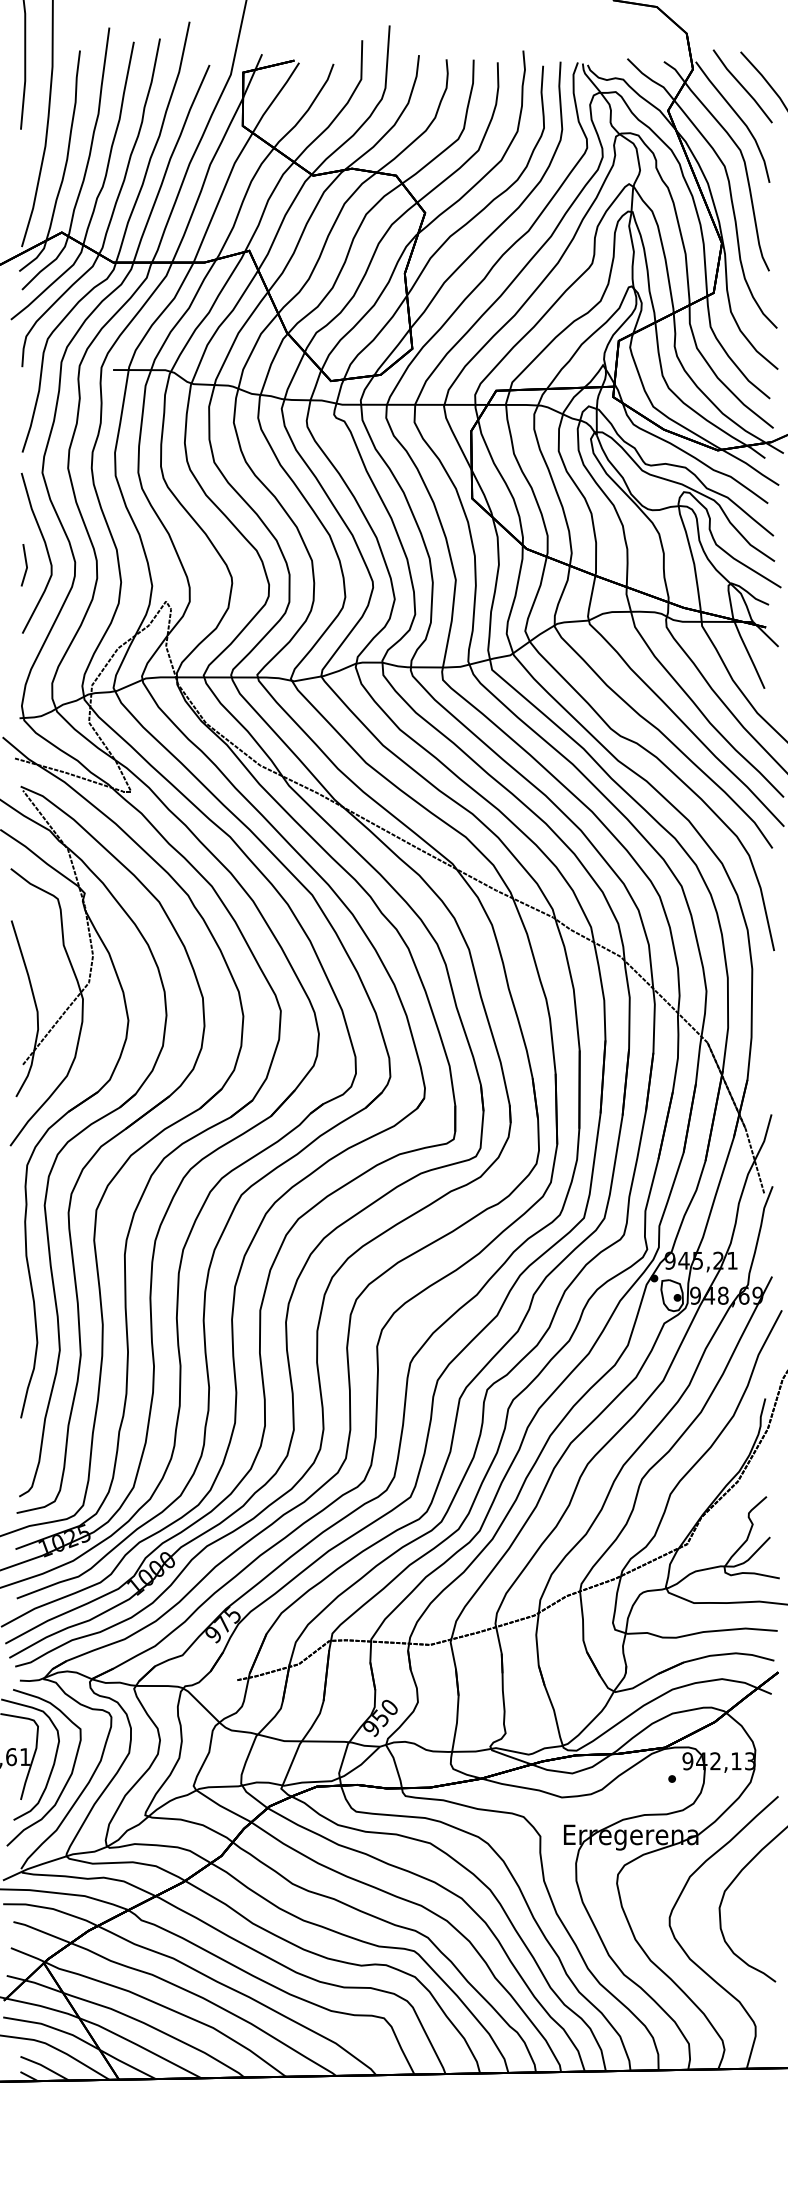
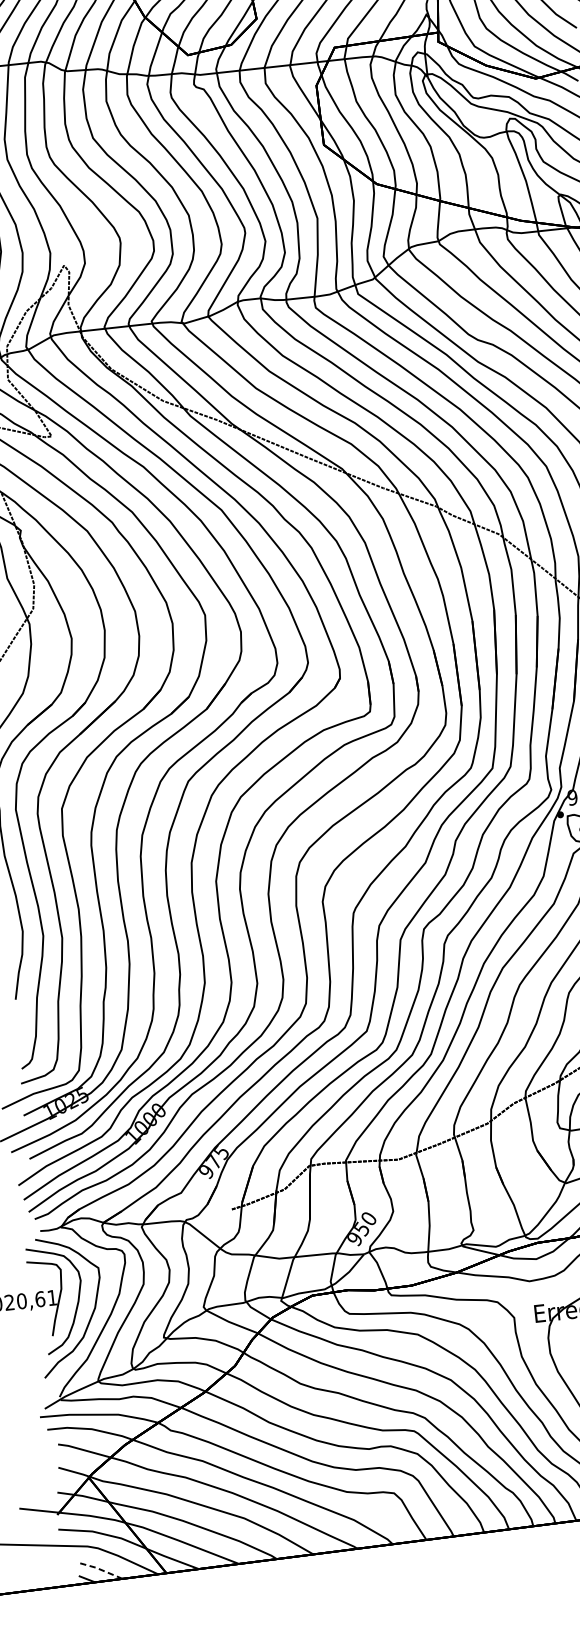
line: (44, 2067) -> (99, 1569), solid -> dashed

